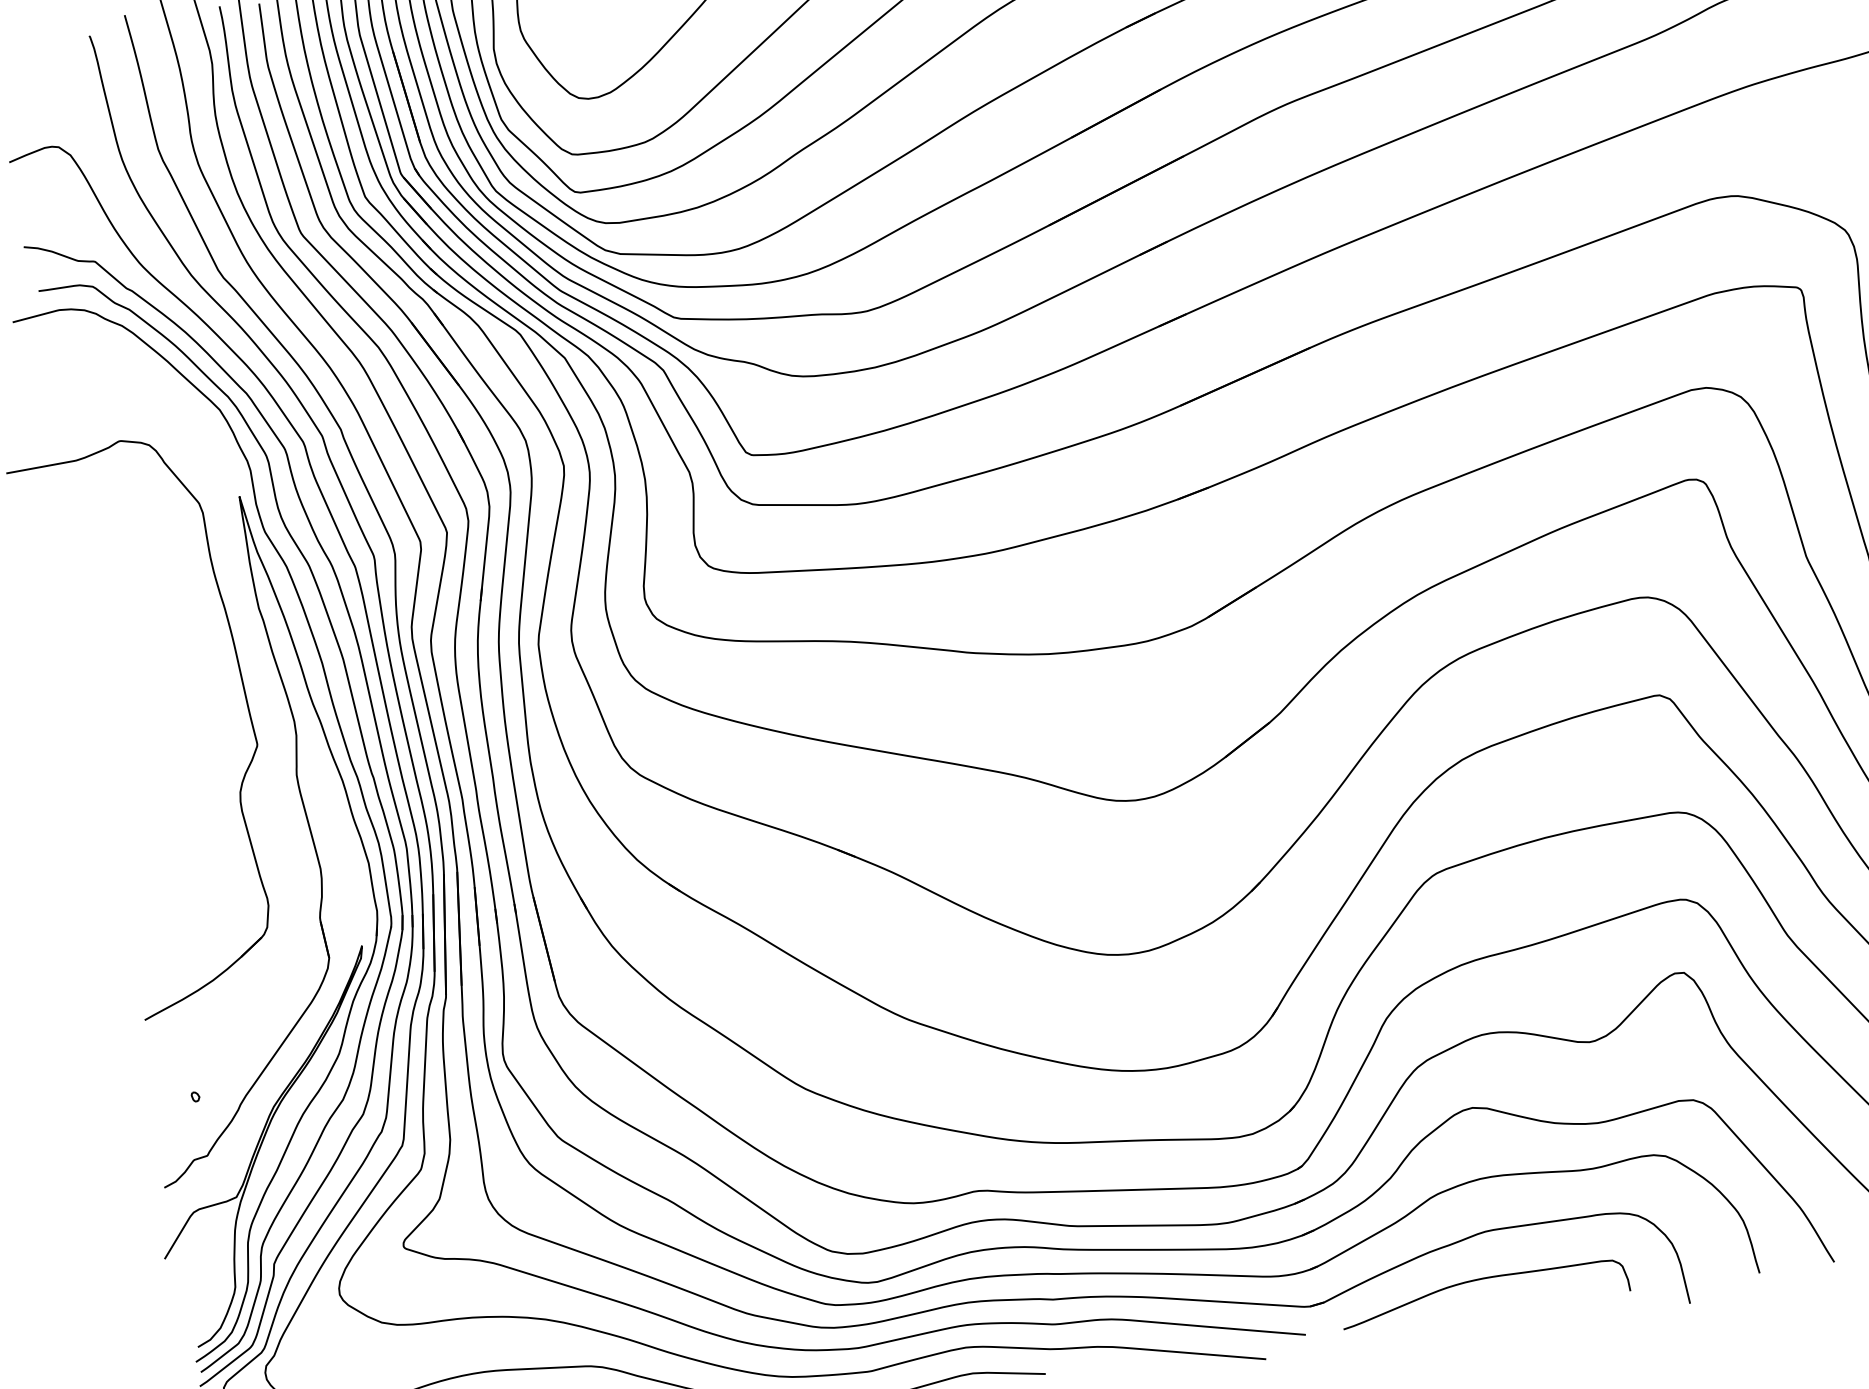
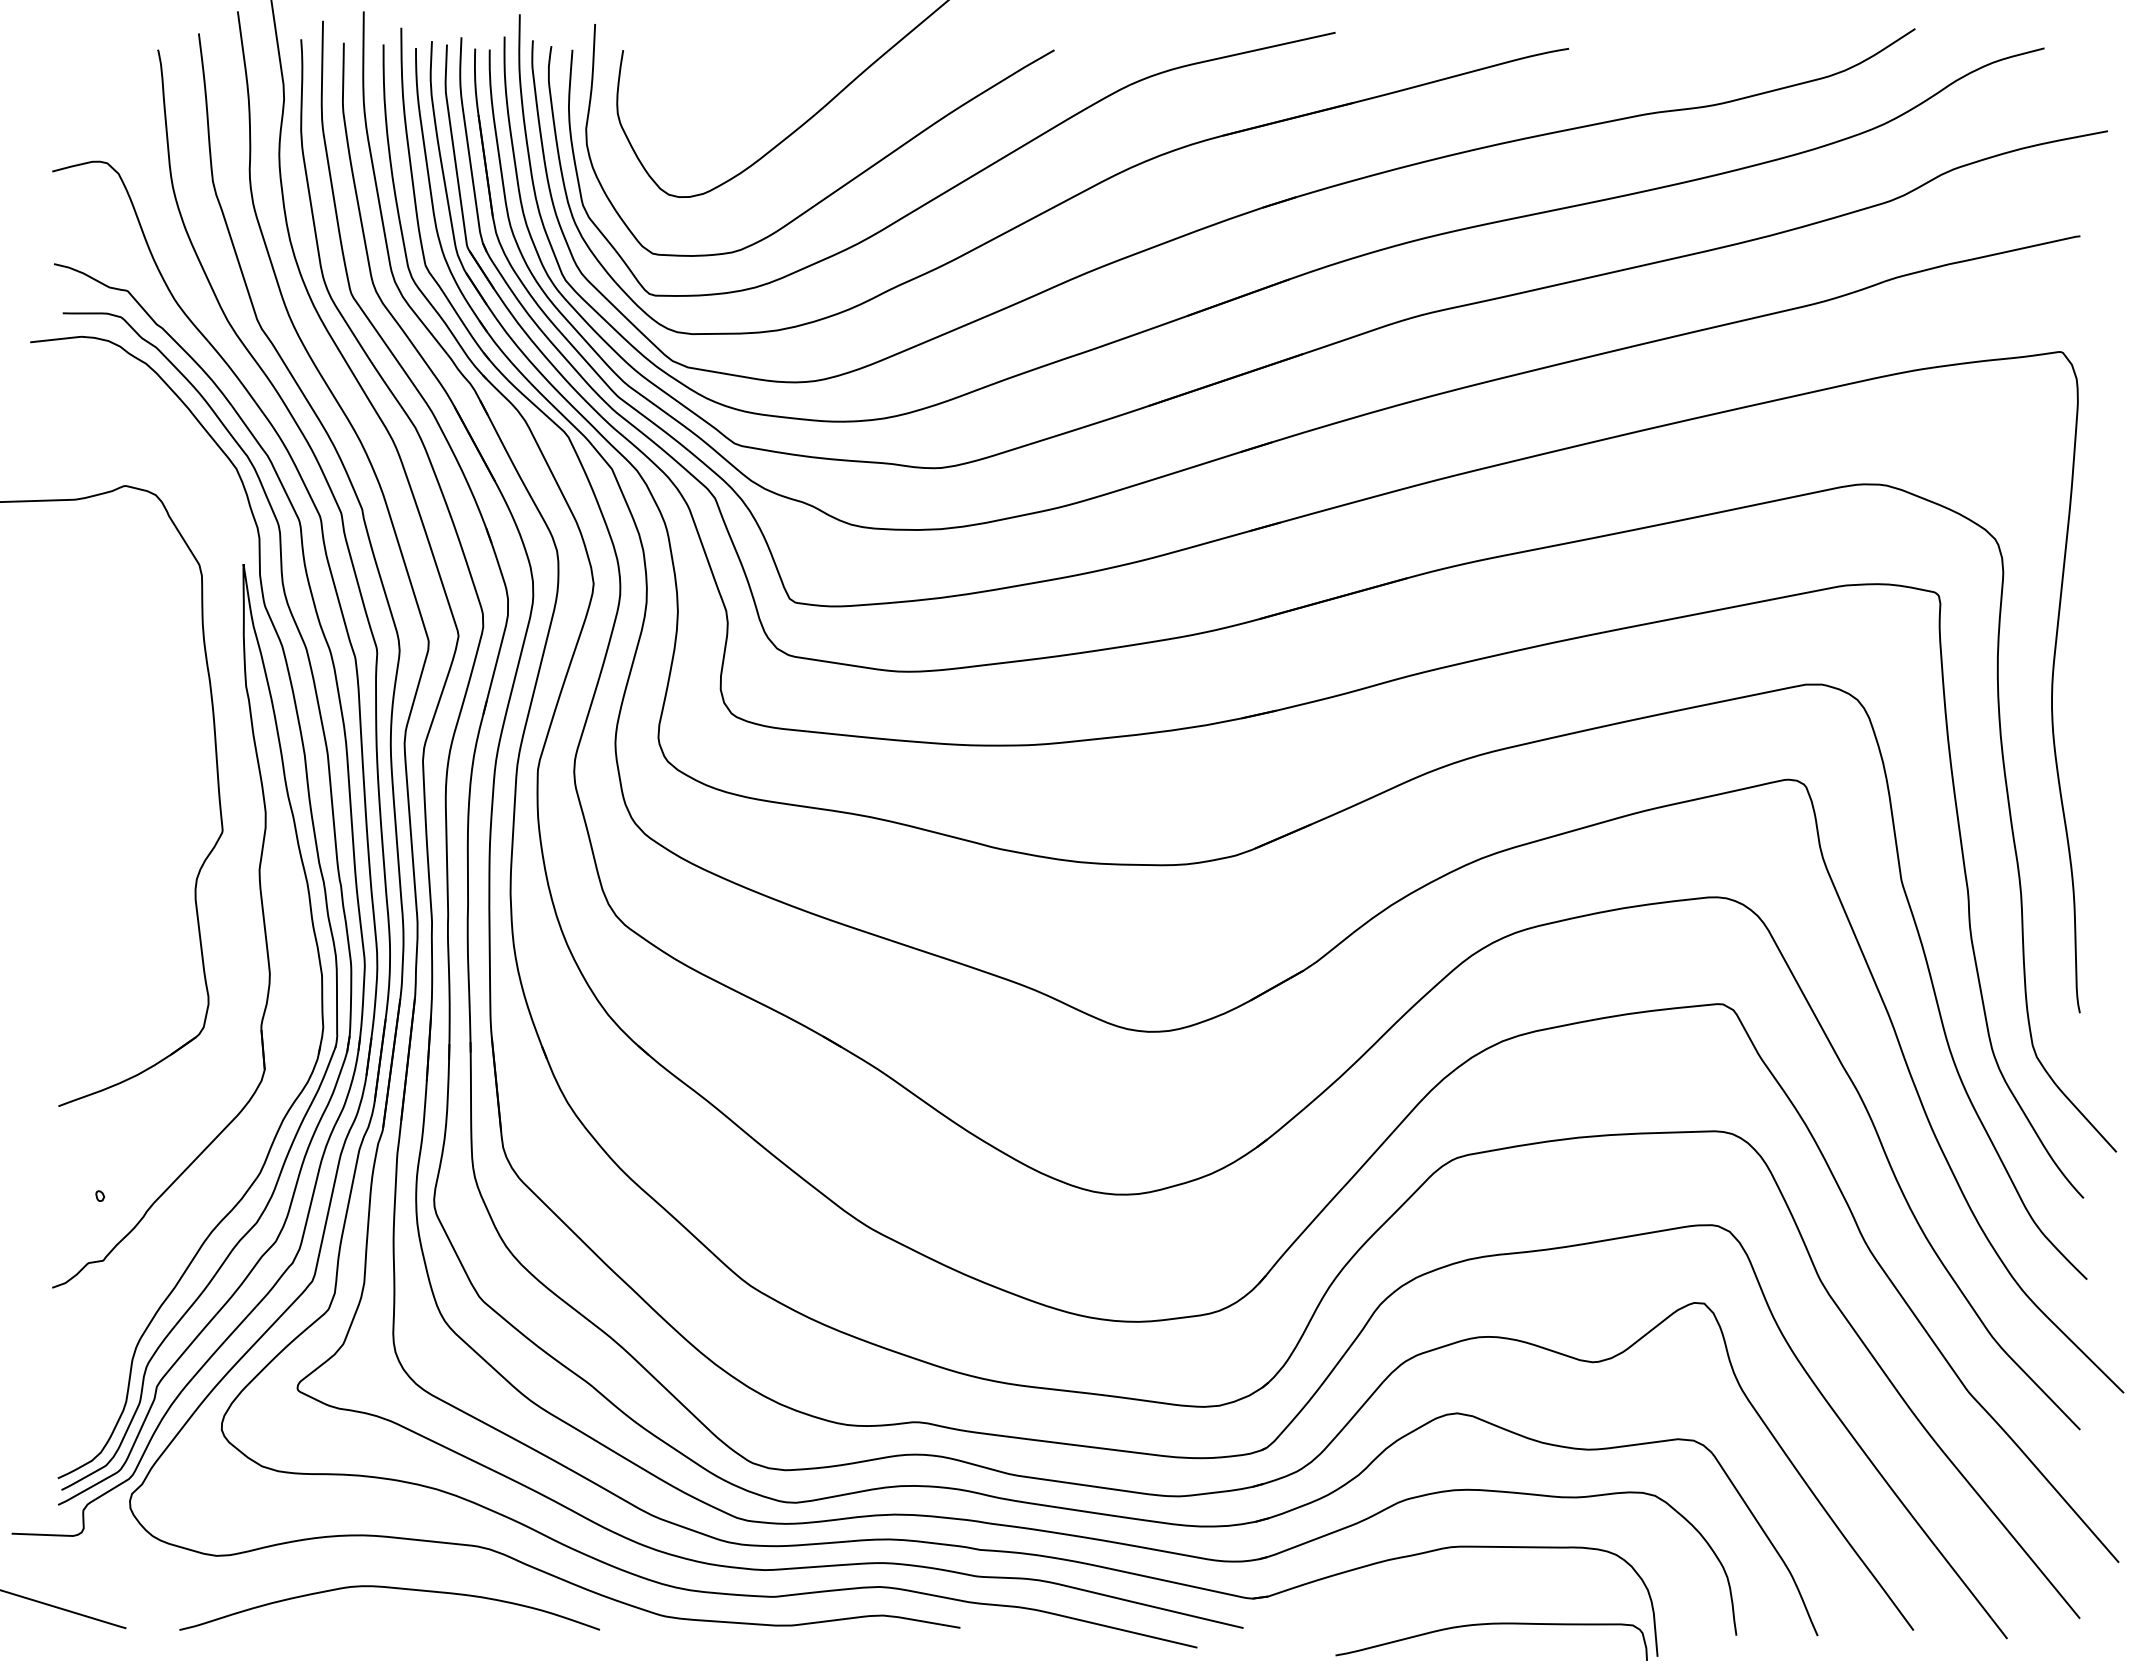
curve: (262, 1144) -> (163, 1257), removed
curve: (1482, 1279) -> (1491, 1624), moved

